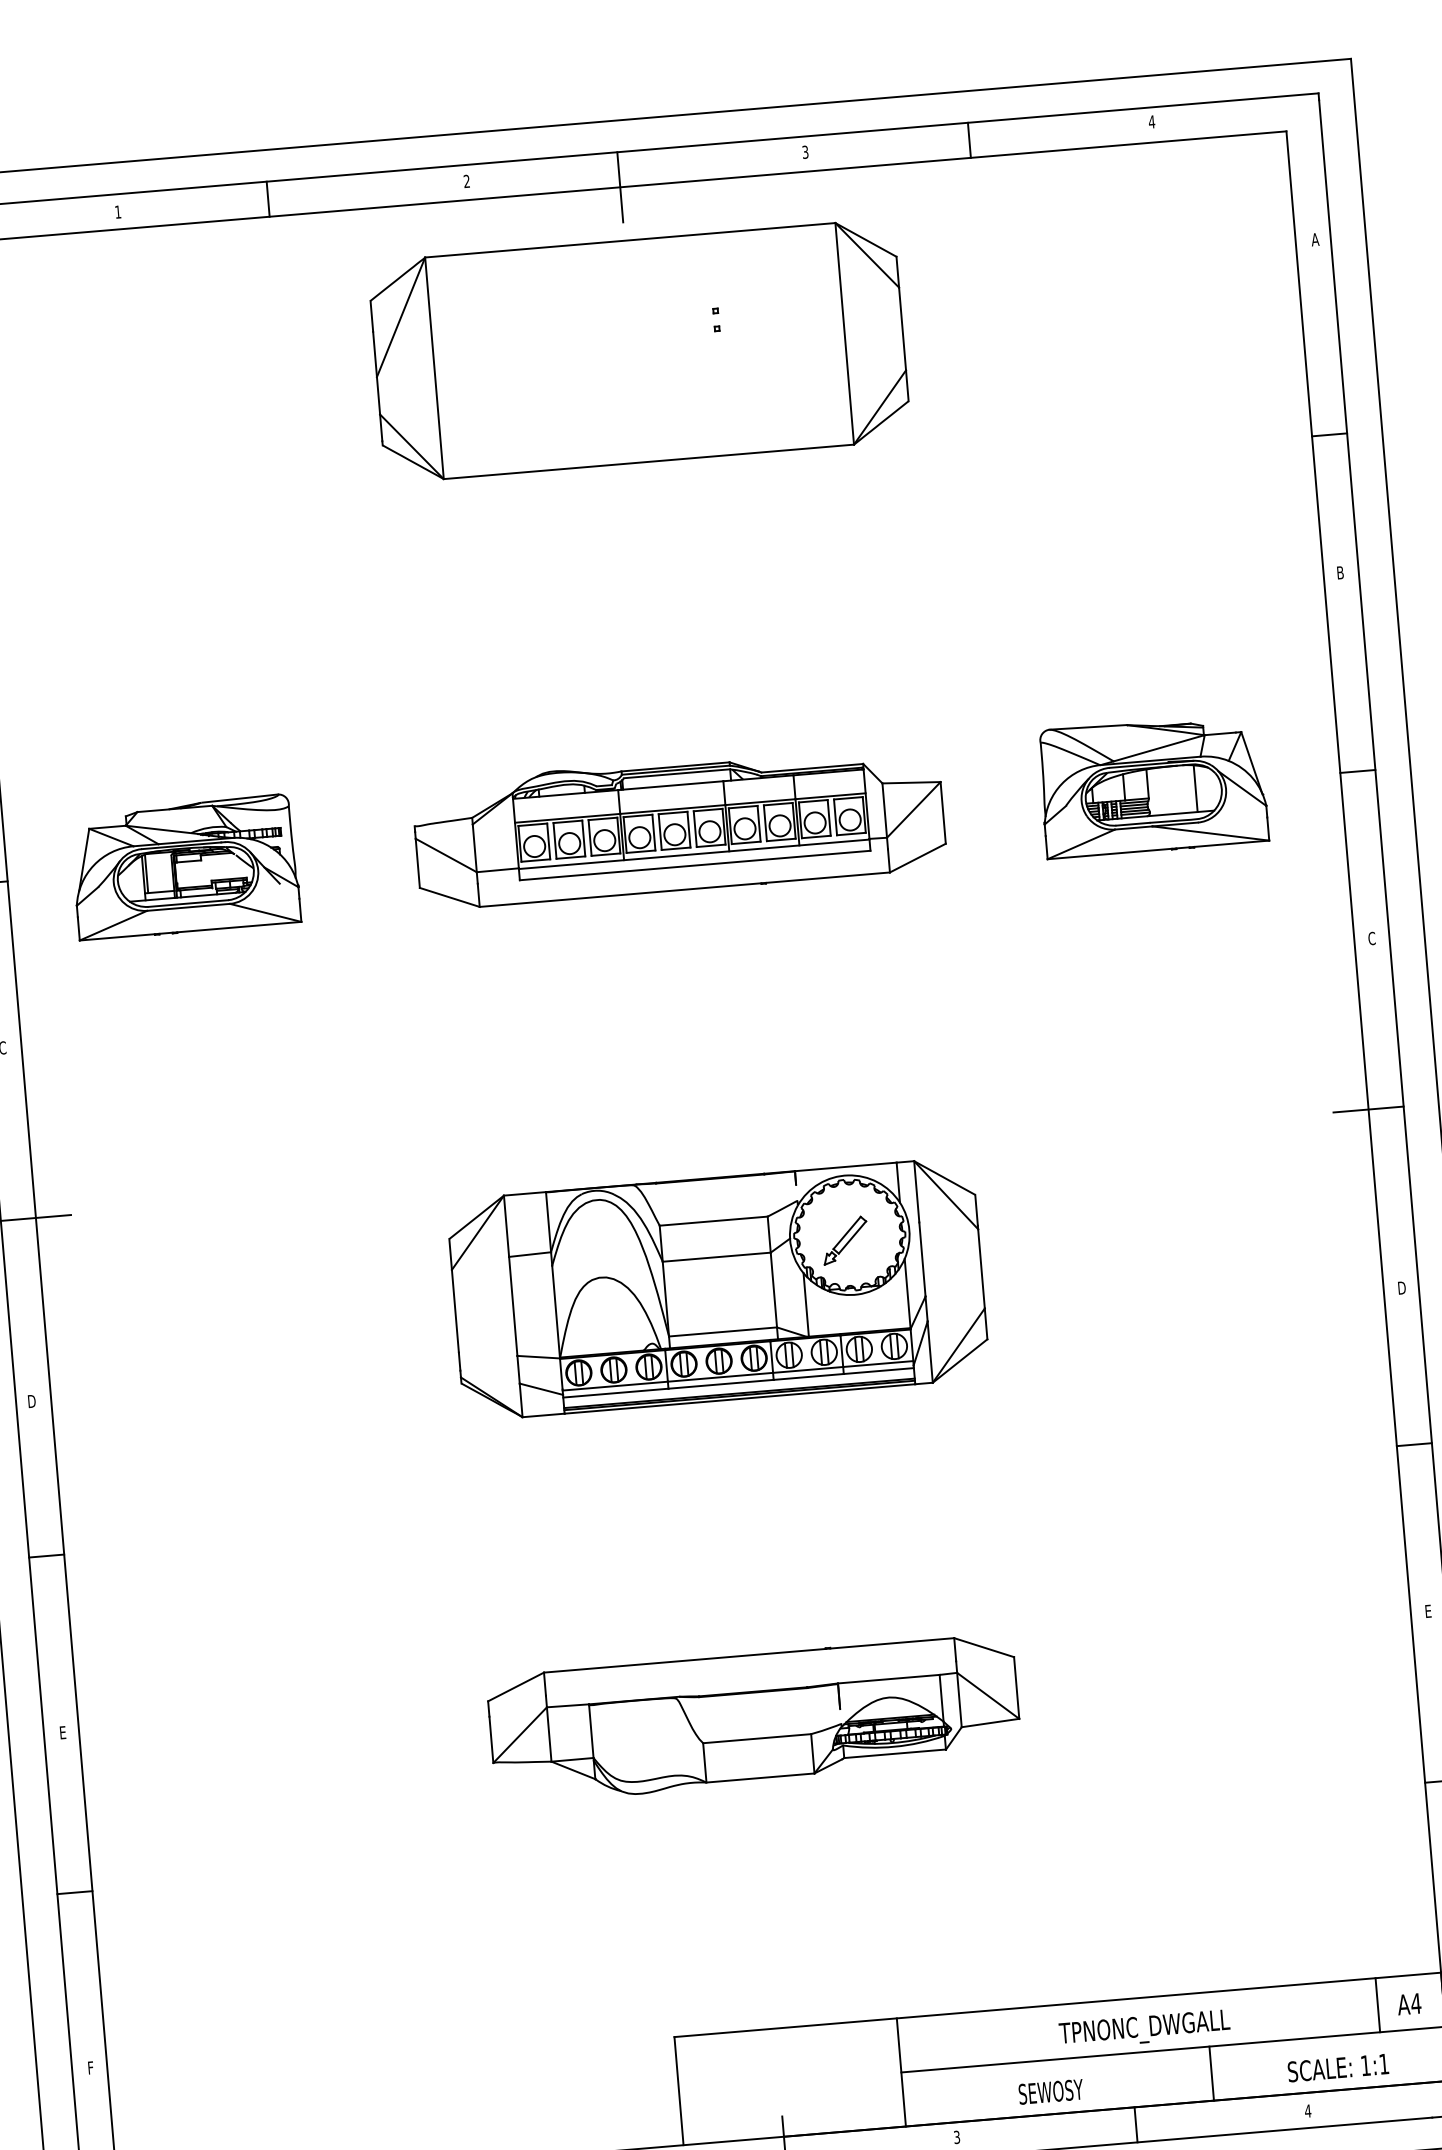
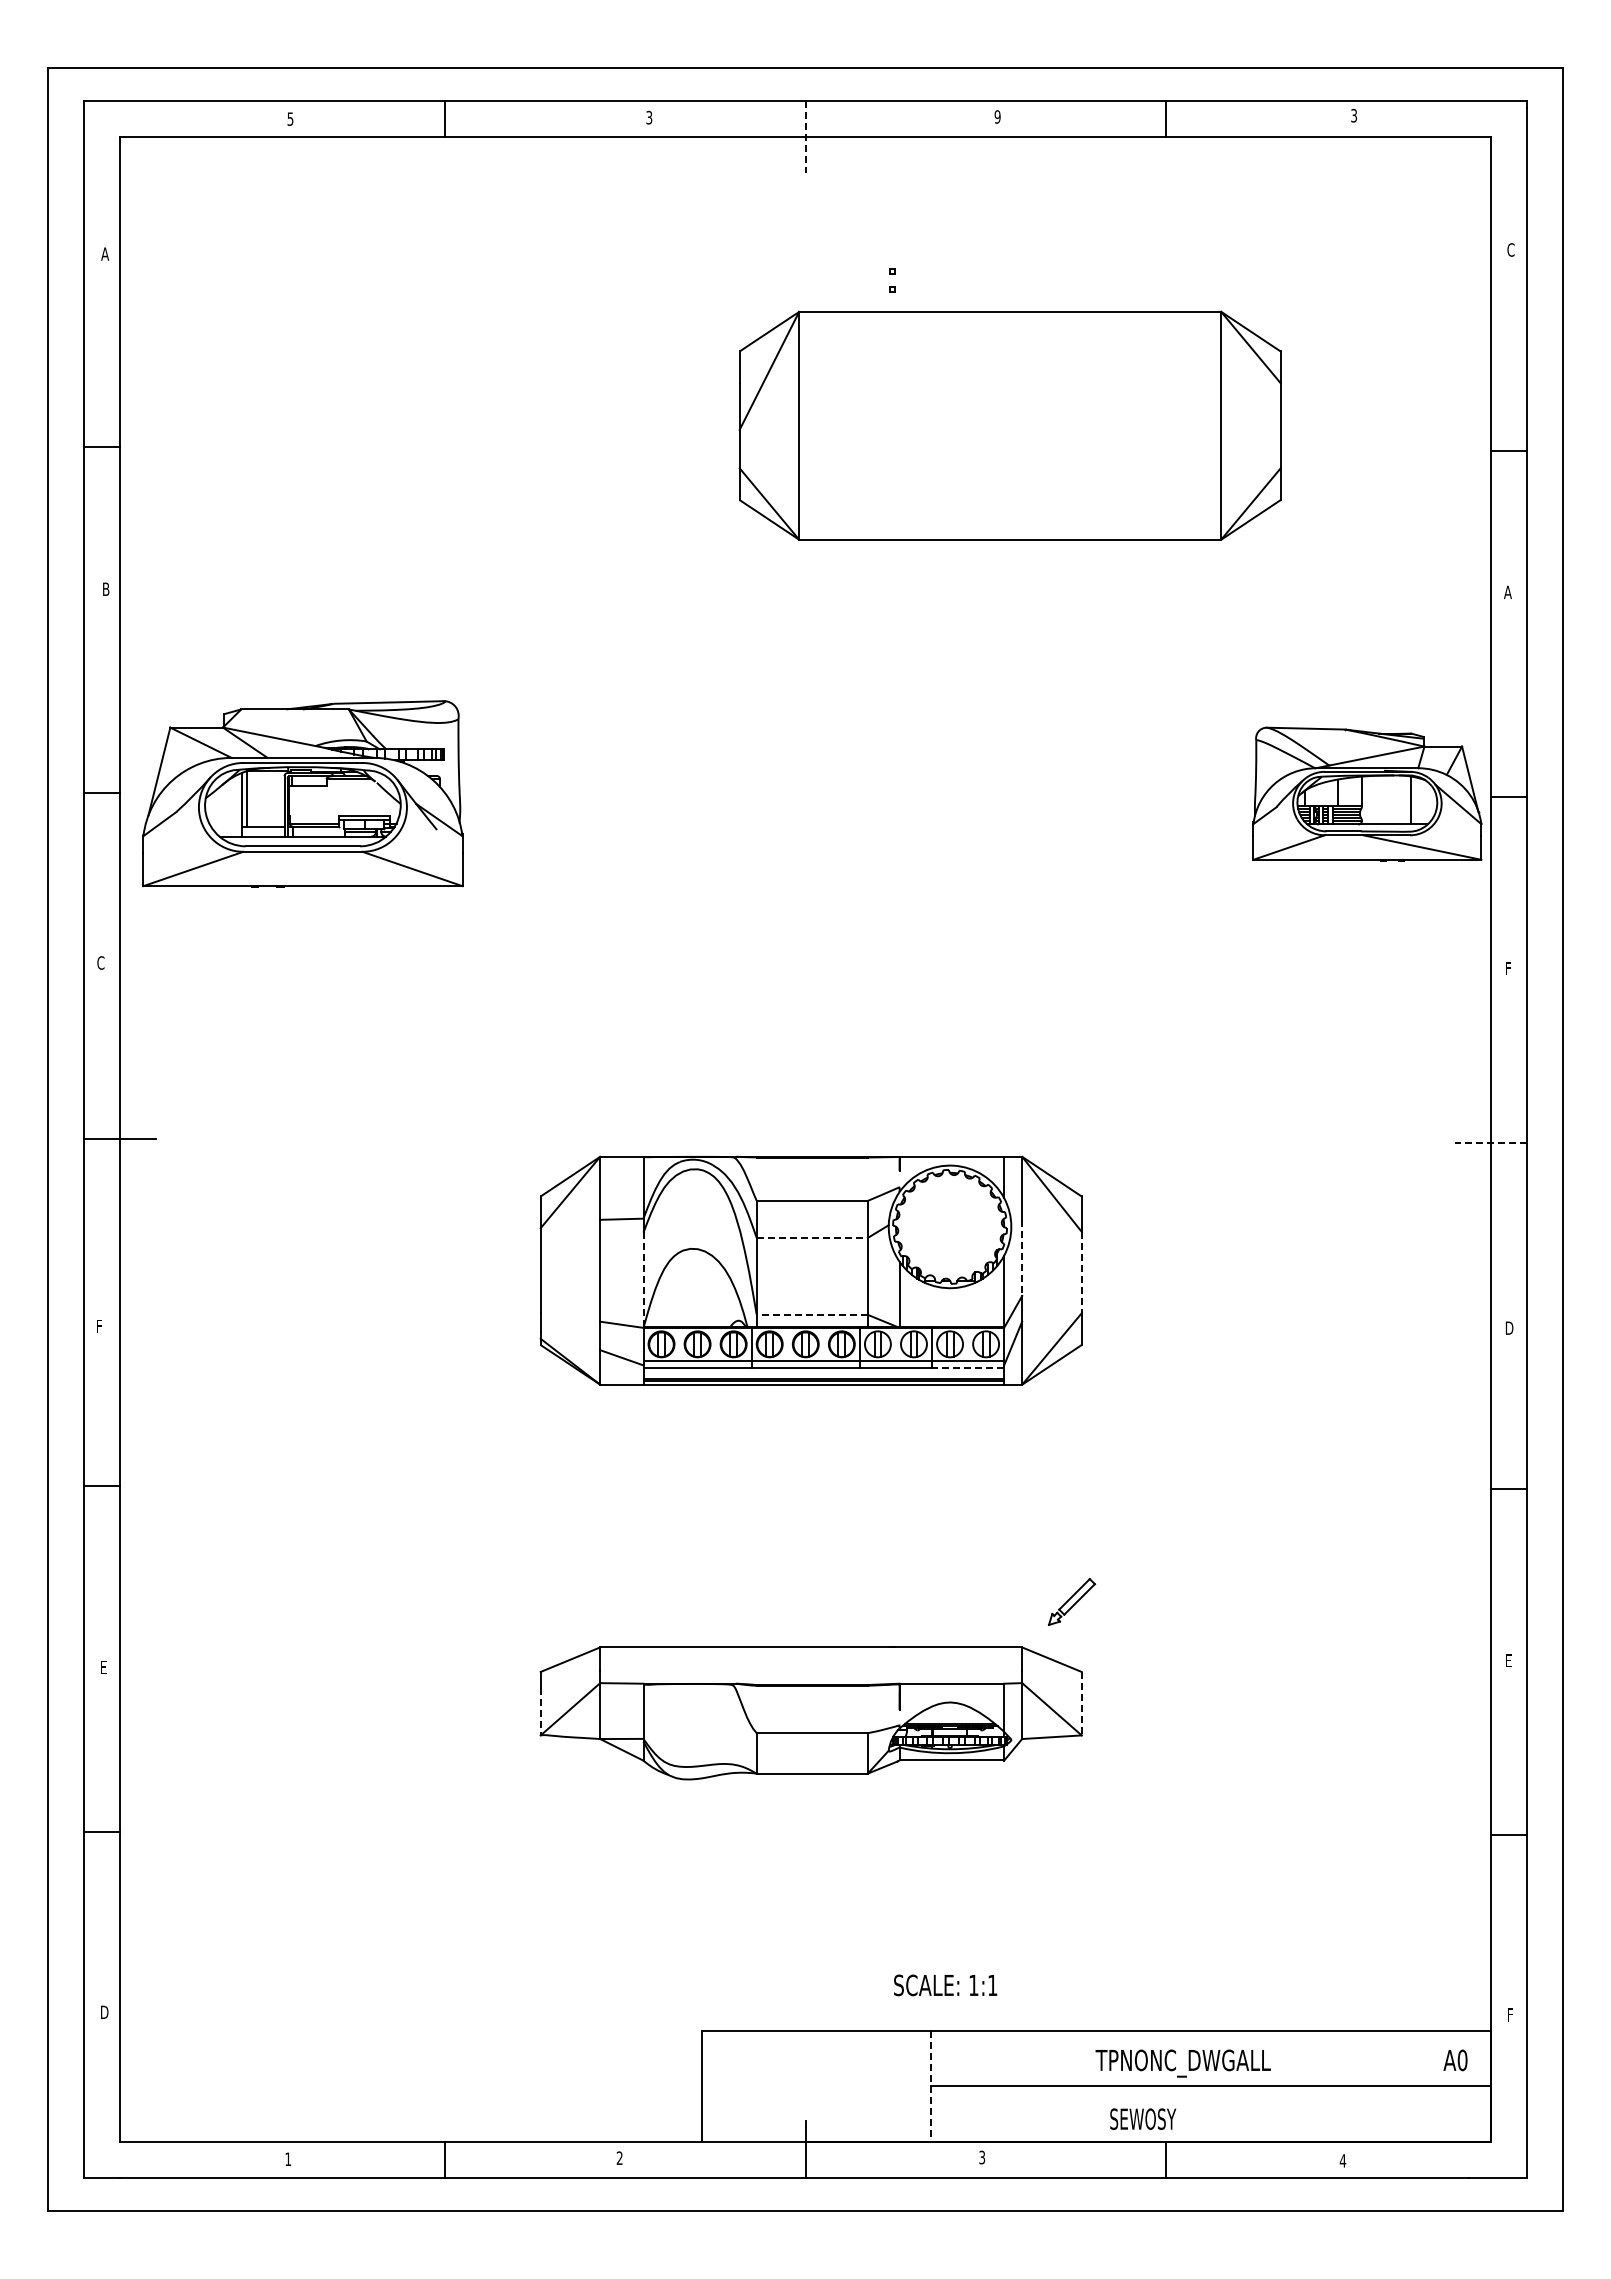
text: (1151, 121) -> (1353, 115), 4 -> 3
text: (805, 151) -> (997, 116), 3 -> 9
text: (467, 181) -> (649, 117), 2 -> 3
line: (620, 187) -> (805, 137), solid -> dashed
text: (118, 211) -> (290, 118), 1 -> 5
text: (1314, 239) -> (1510, 249), A -> C
part: (638, 350) -> (1009, 425), moved
text: (1339, 571) -> (1507, 591), B -> A
part: (1153, 785) -> (1367, 793), moved
part: (678, 825) -> (810, 793), removed
part: (184, 866) -> (302, 793), size x1.4
text: (1371, 938) -> (1508, 968), C -> F
line: (1368, 1110) -> (1490, 1143), solid -> dashed
part: (845, 1240) -> (1072, 1601), moved
line: (716, 1256) -> (812, 1237), solid -> dashed
line: (922, 1260) -> (1022, 1258), solid -> dashed
line: (981, 1268) -> (1081, 1272), solid -> dashed
line: (556, 1311) -> (643, 1279), solid -> dashed
line: (723, 1331) -> (812, 1314), solid -> dashed
line: (878, 1371) -> (967, 1368), solid -> dashed
text: (32, 1401) -> (100, 1326), D -> F
line: (1016, 1687) -> (1081, 1703), solid -> dashed
line: (491, 1739) -> (540, 1711), solid -> dashed
text: (1416, 2003) -> (1462, 2060), A4 -> A0
line: (1377, 2005) -> (1423, 2058), removed
text: (91, 2067) -> (104, 2011), F -> D
text: (1338, 2068) -> (945, 1985), moved
line: (900, 2072) -> (930, 2086), solid -> dashed
line: (1211, 2073) -> (1247, 2114), removed
text: (1051, 2091) -> (1143, 2118), moved

